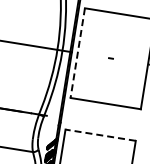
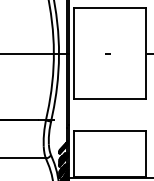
line: (77, 53) -> (74, 54), dashed -> solid
line: (101, 135) -> (110, 131), dashed -> solid

